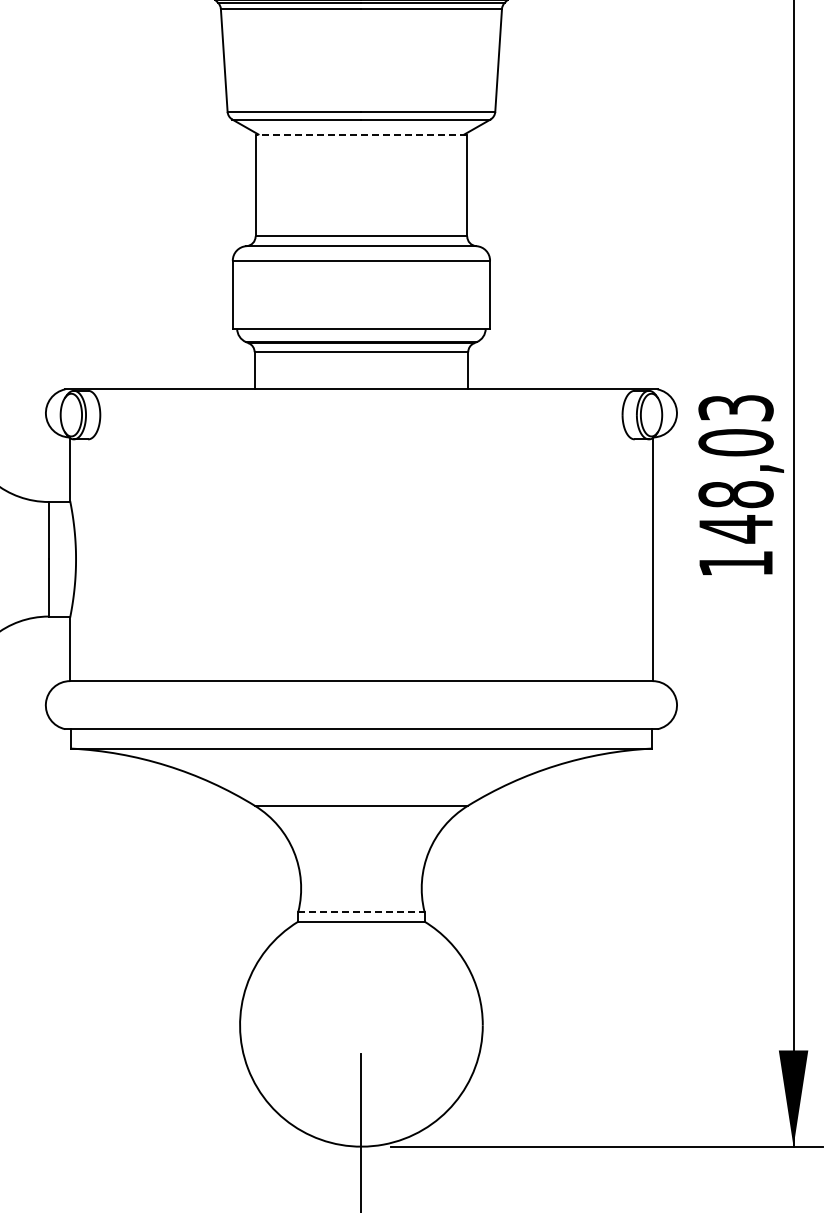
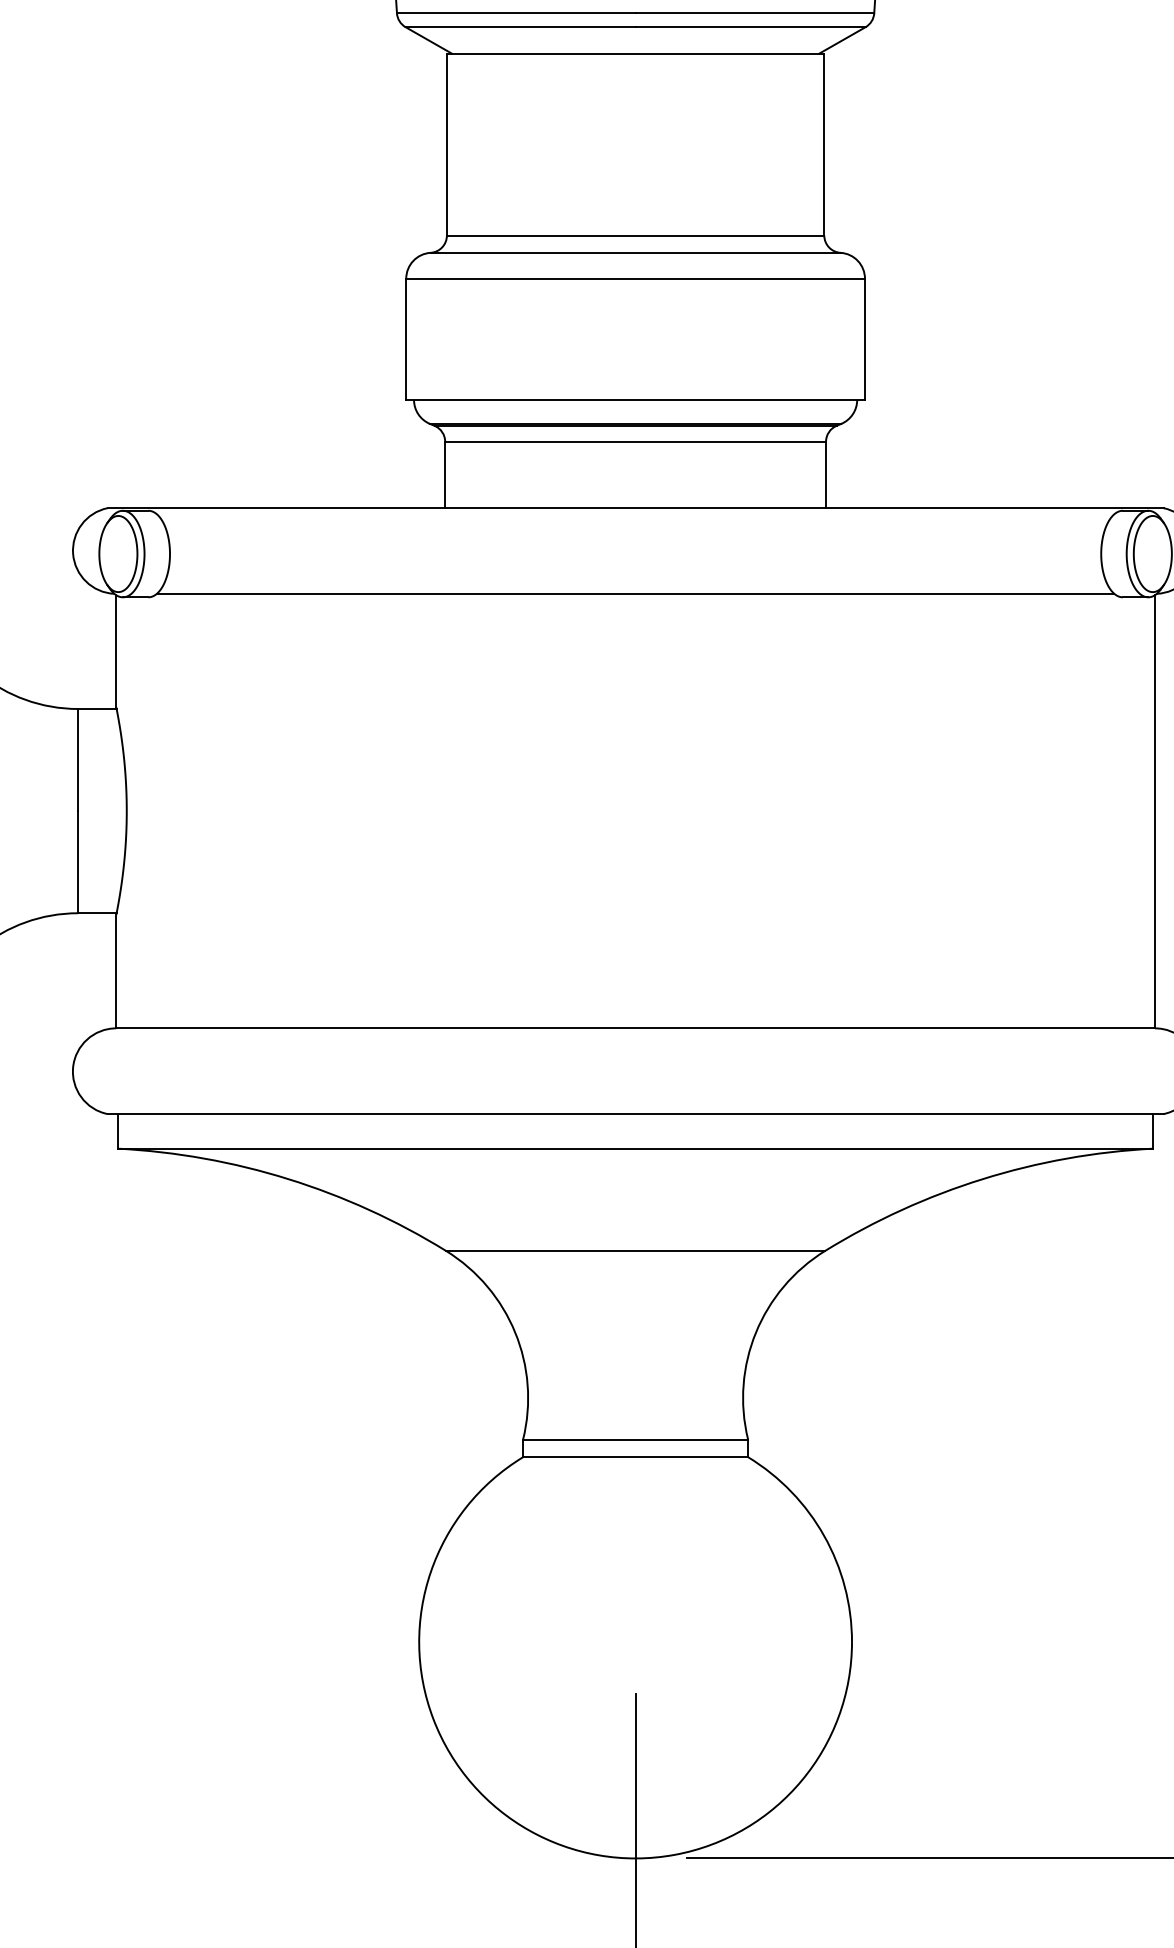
line: (361, 134) -> (635, 53), dashed -> solid
line: (360, 437) -> (633, 593), added
line: (361, 911) -> (635, 1439), dashed -> solid

